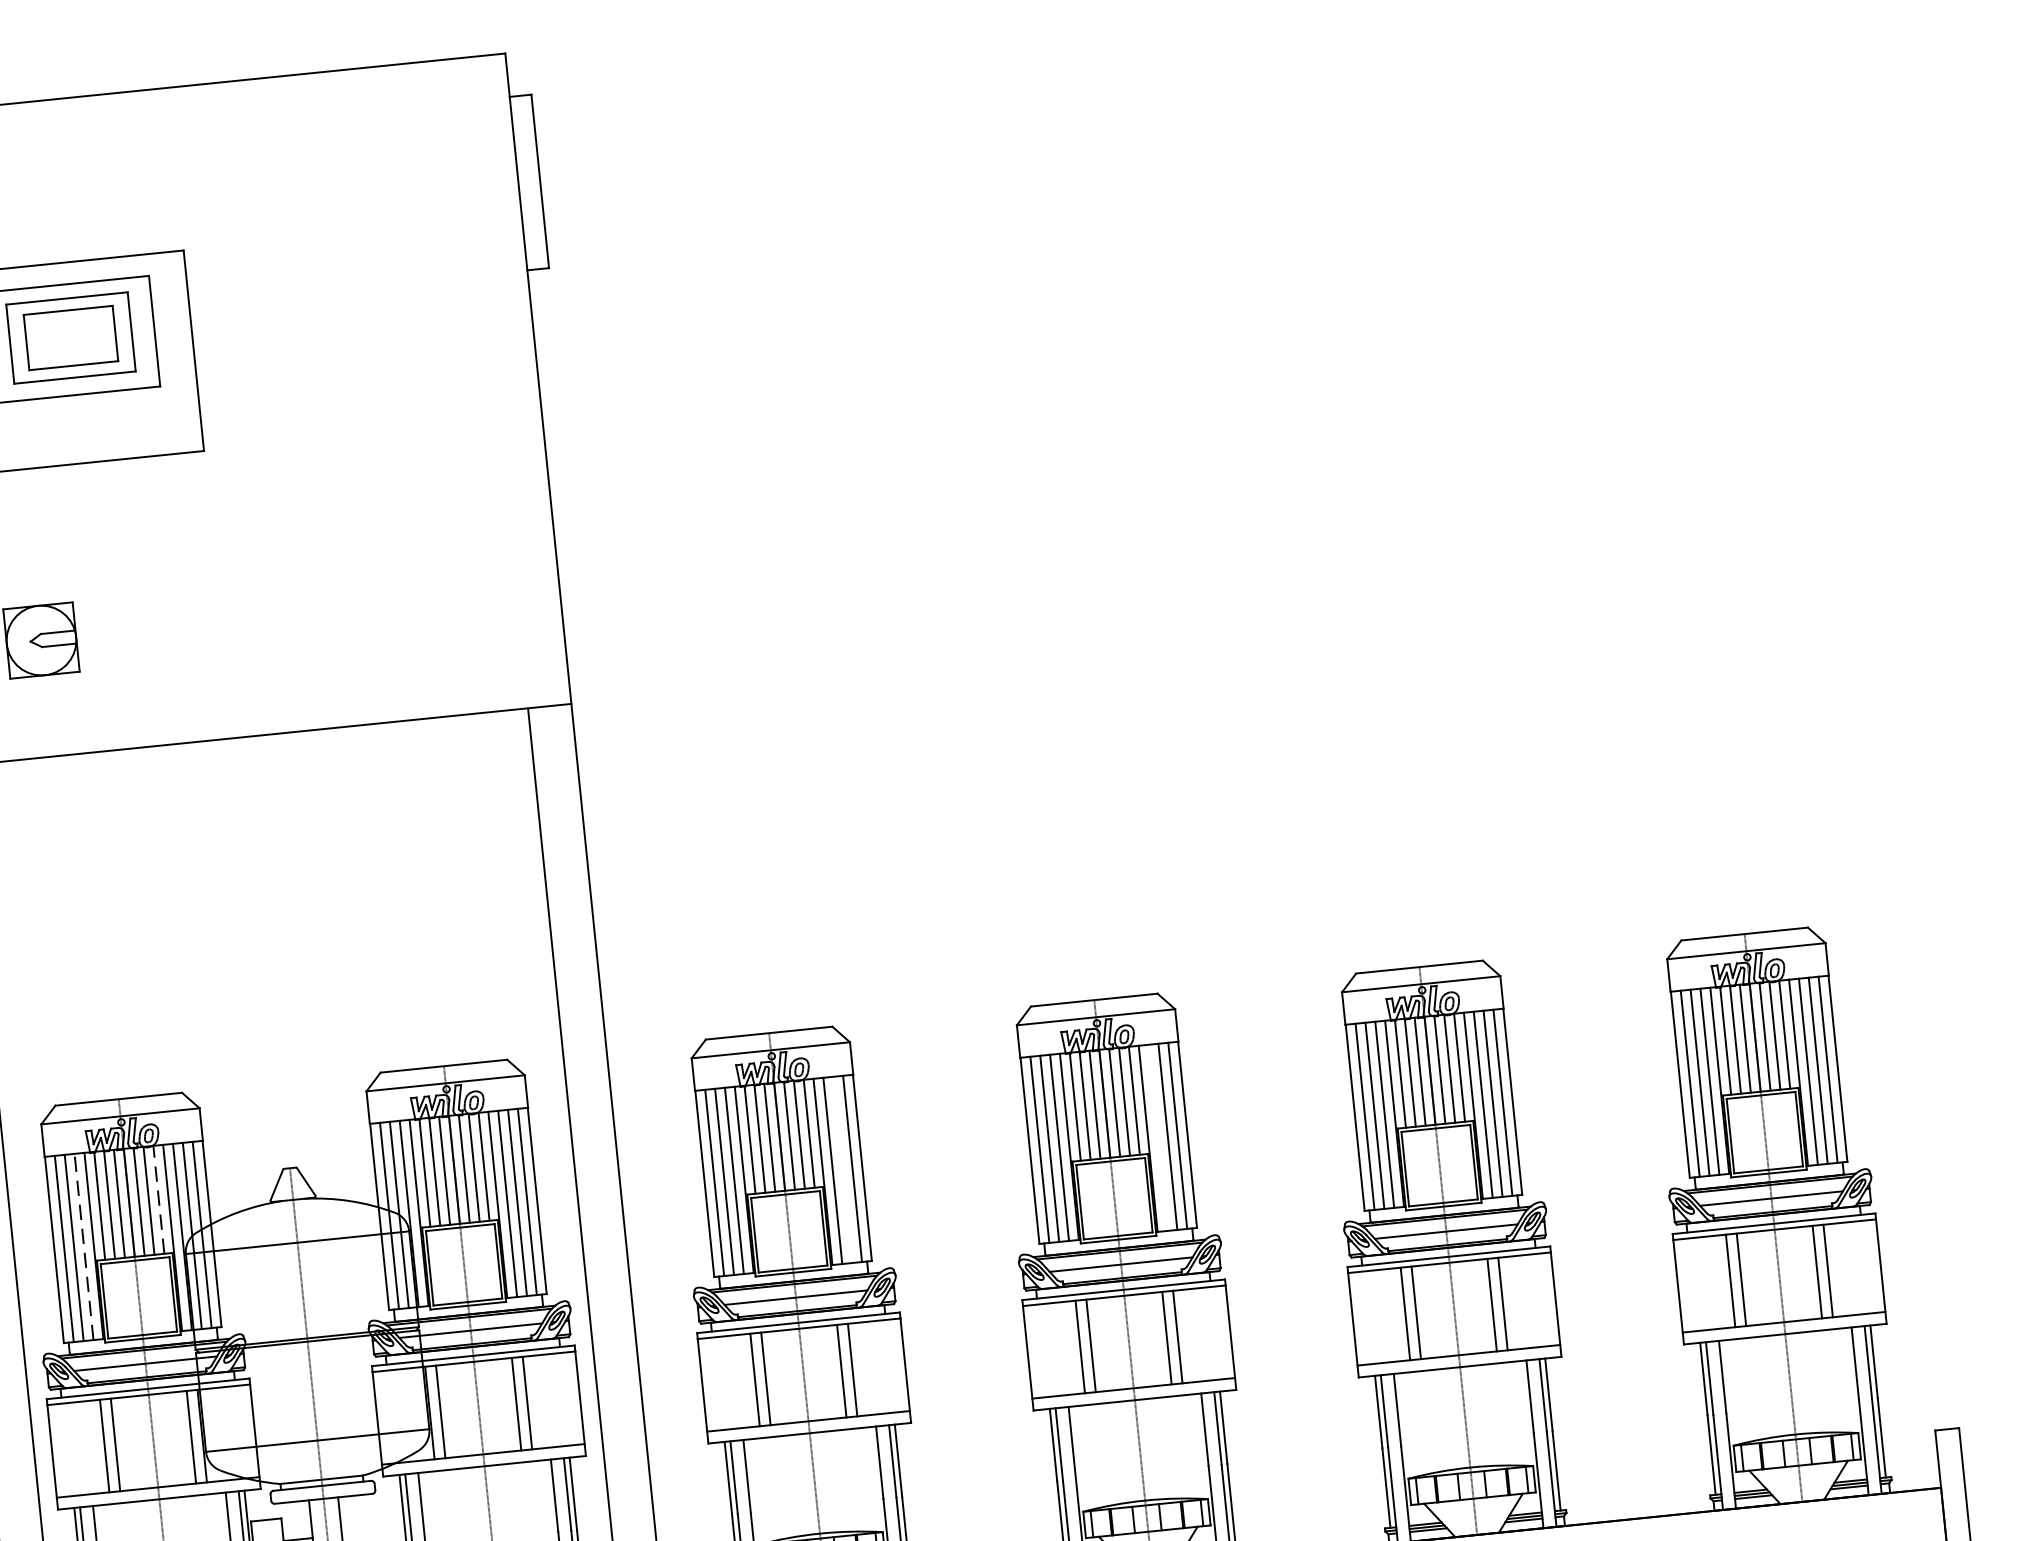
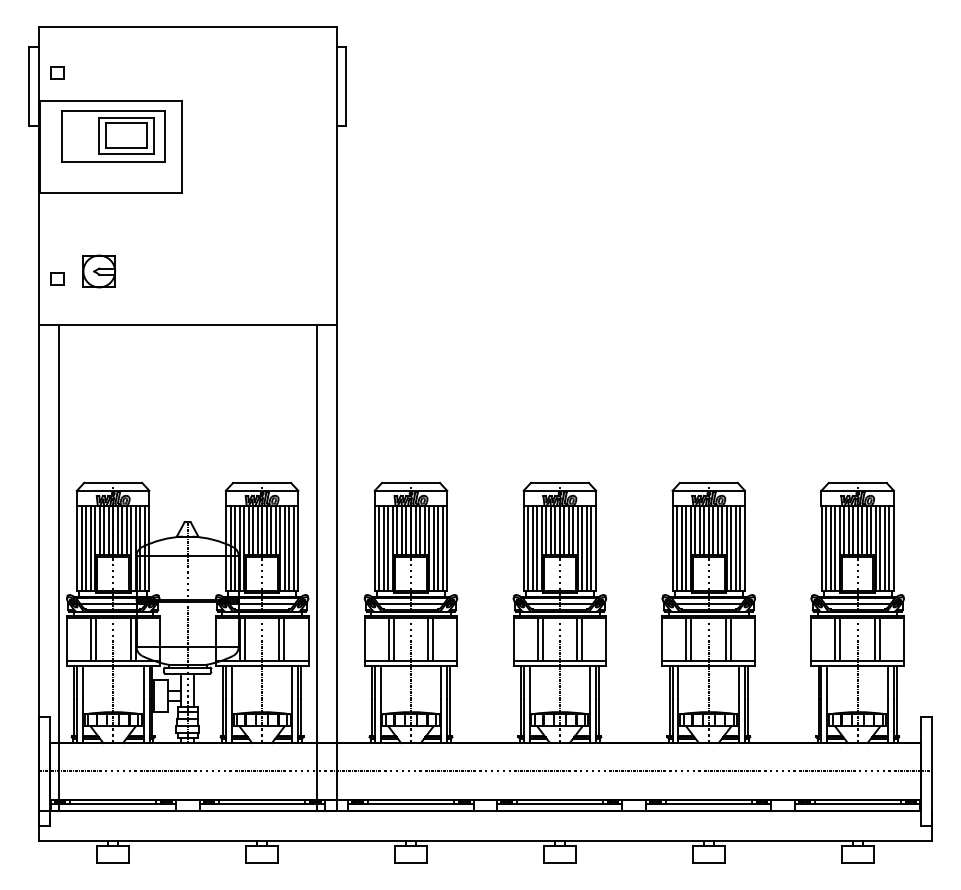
line: (1157, 1136) -> (582, 547), added
line: (843, 1168) -> (438, 547), added
line: (158, 1200) -> (126, 530), dashed -> solid
line: (83, 1247) -> (90, 548), dashed -> solid

